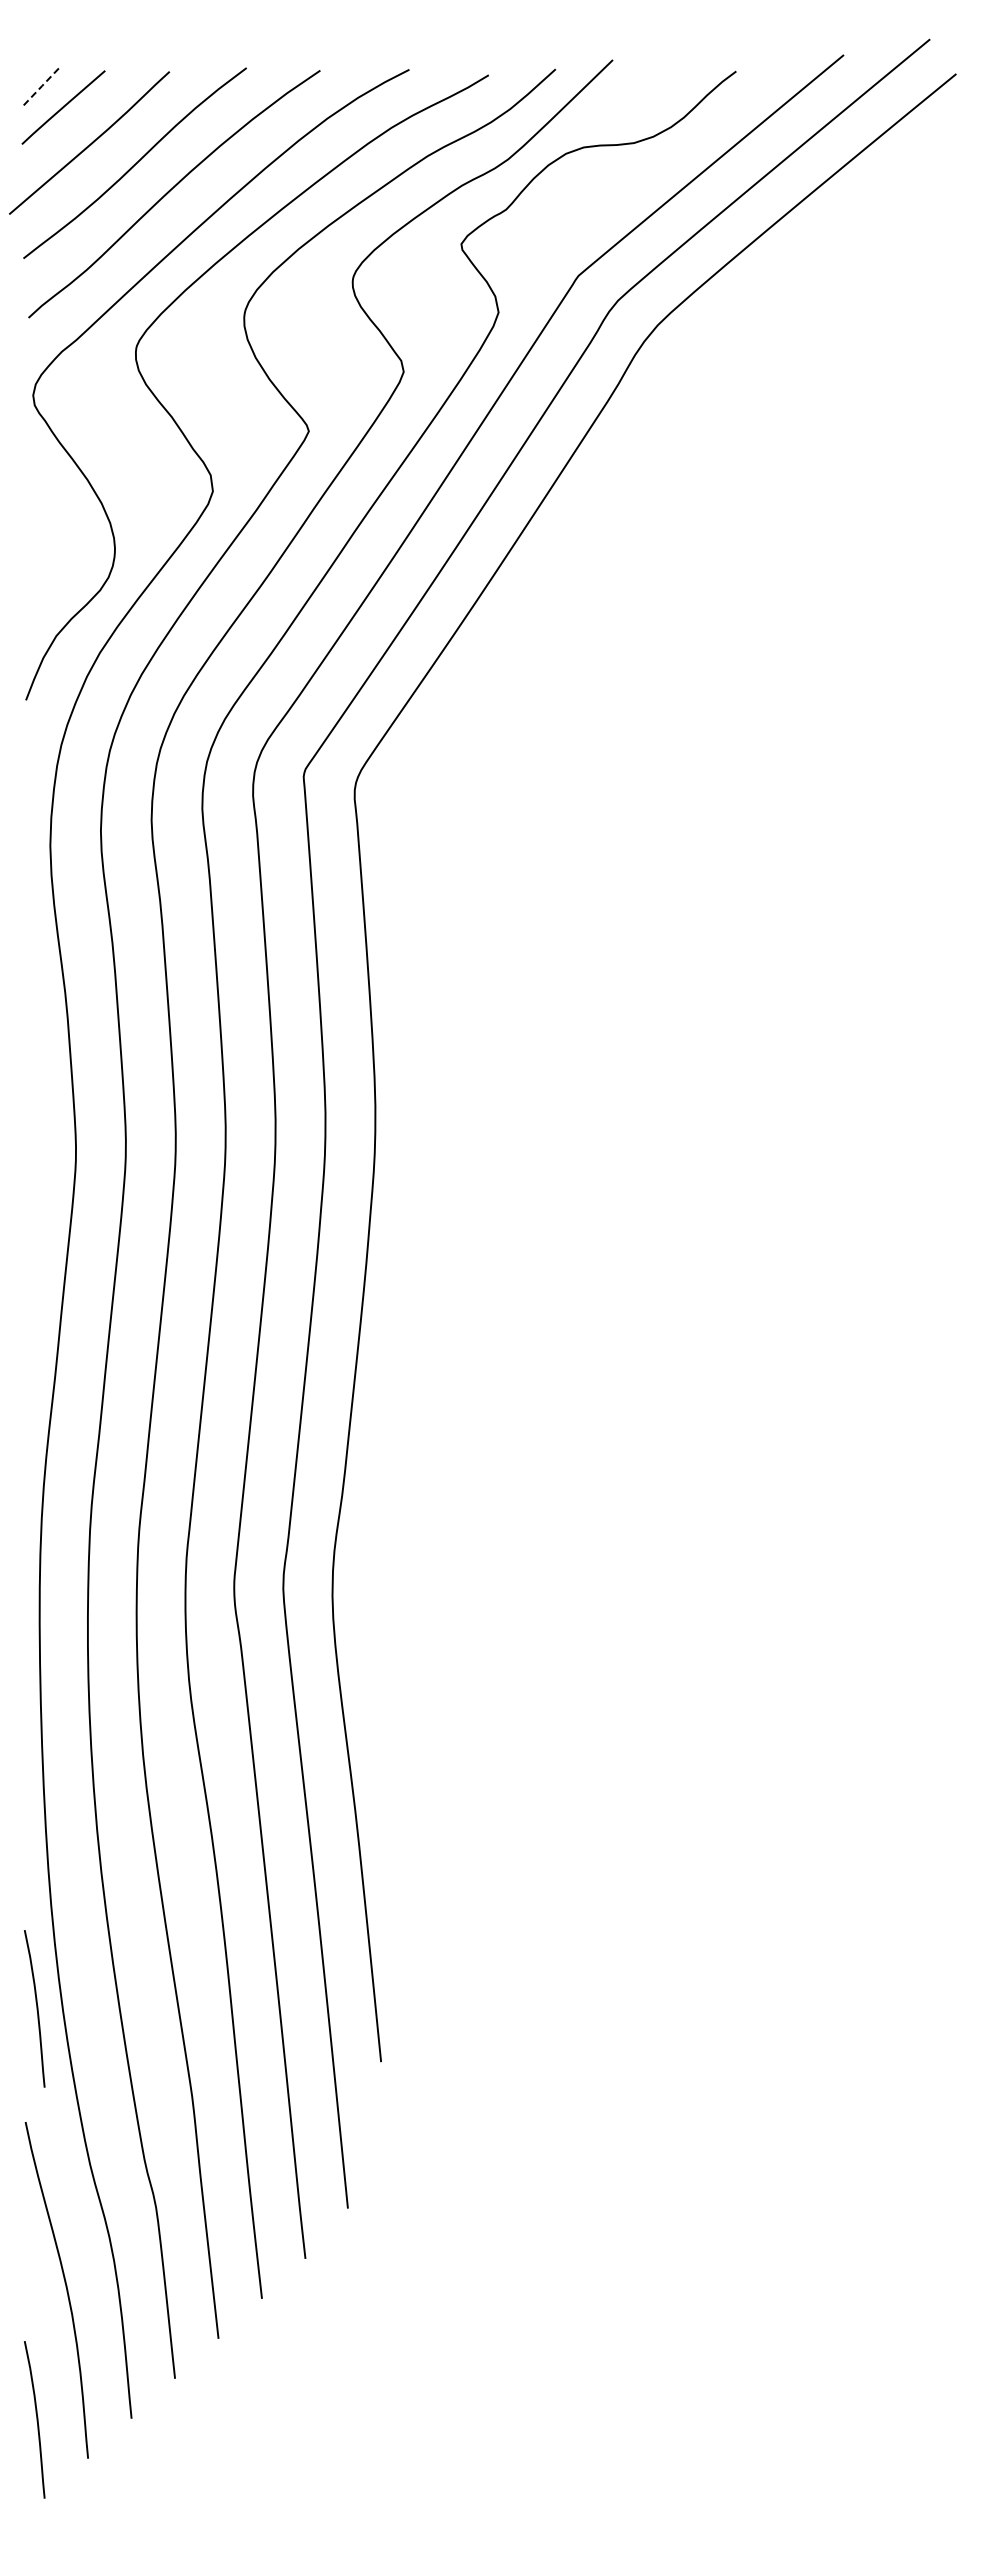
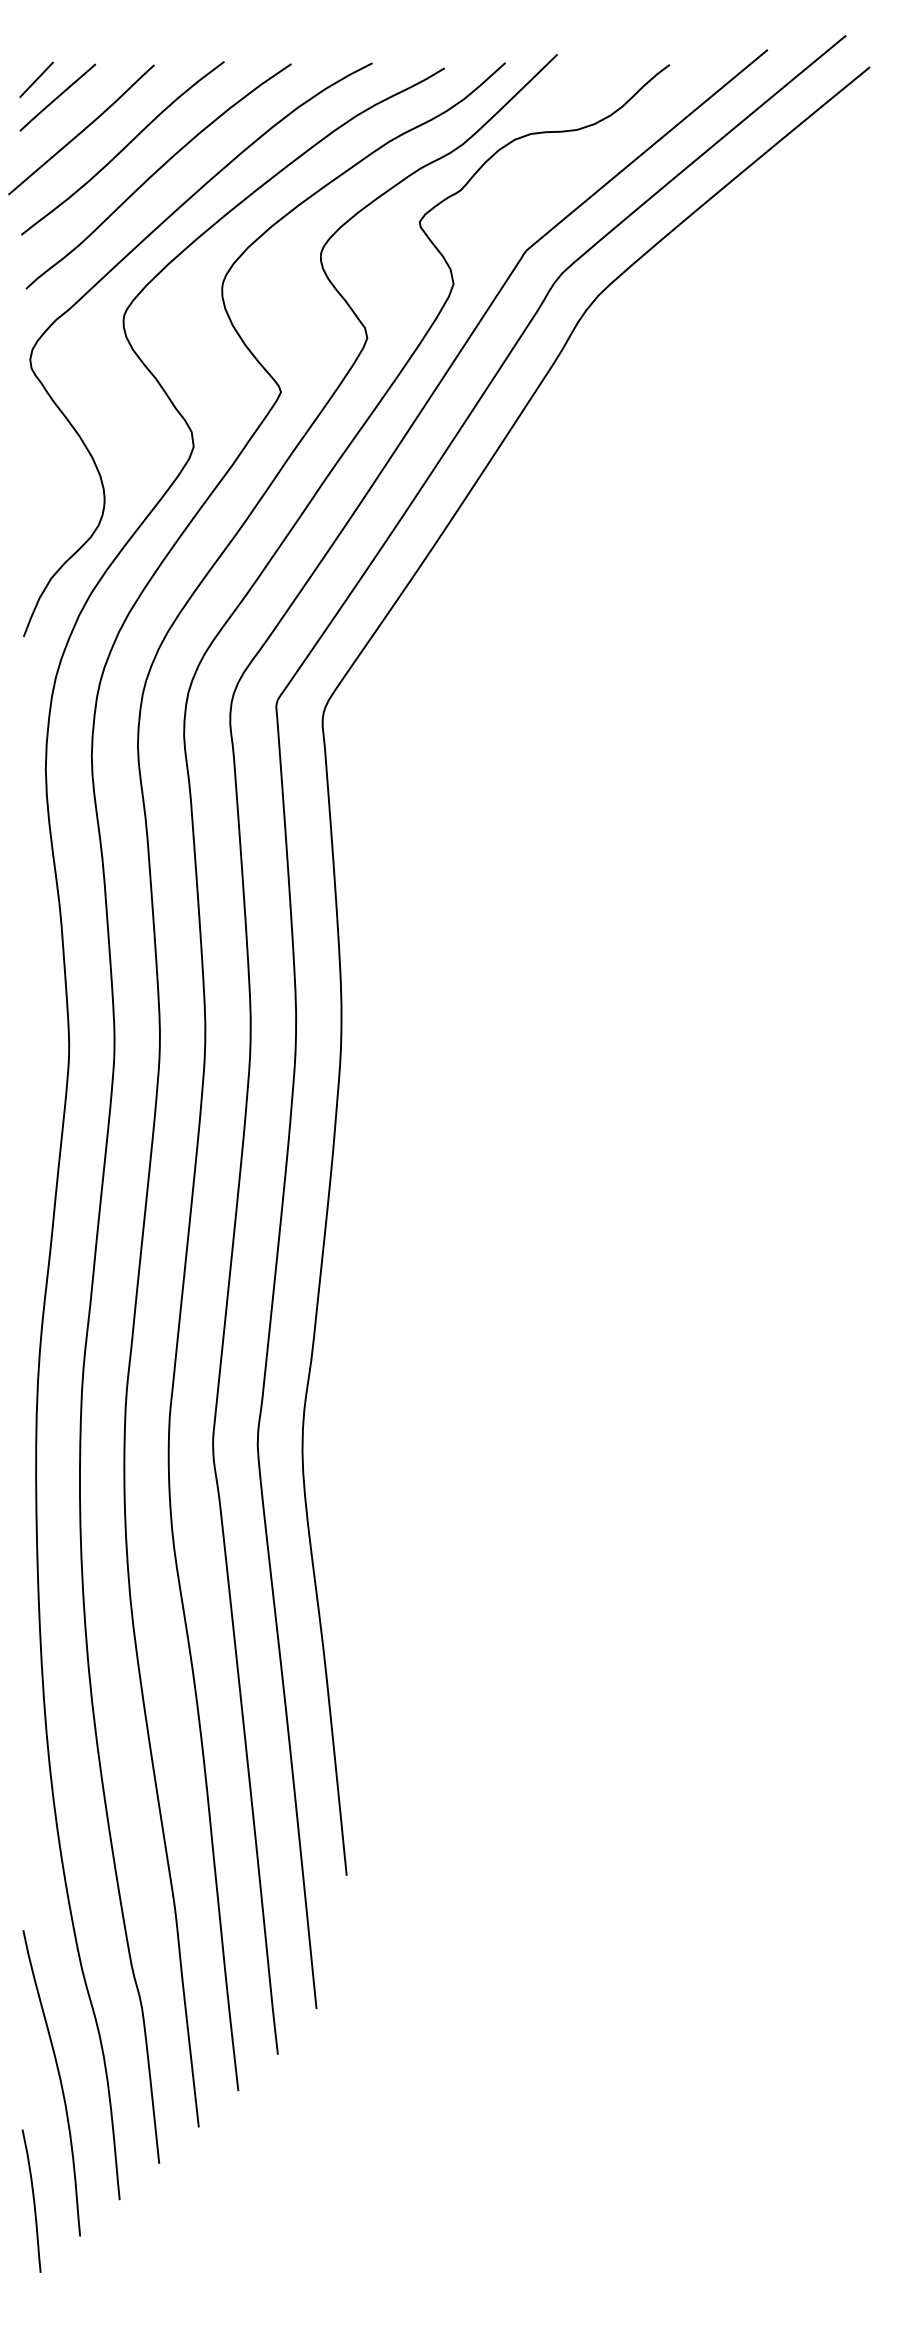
line: (40, 87) -> (36, 79), dashed -> solid
curve: (36, 2008) -> (33, 1826), removed

